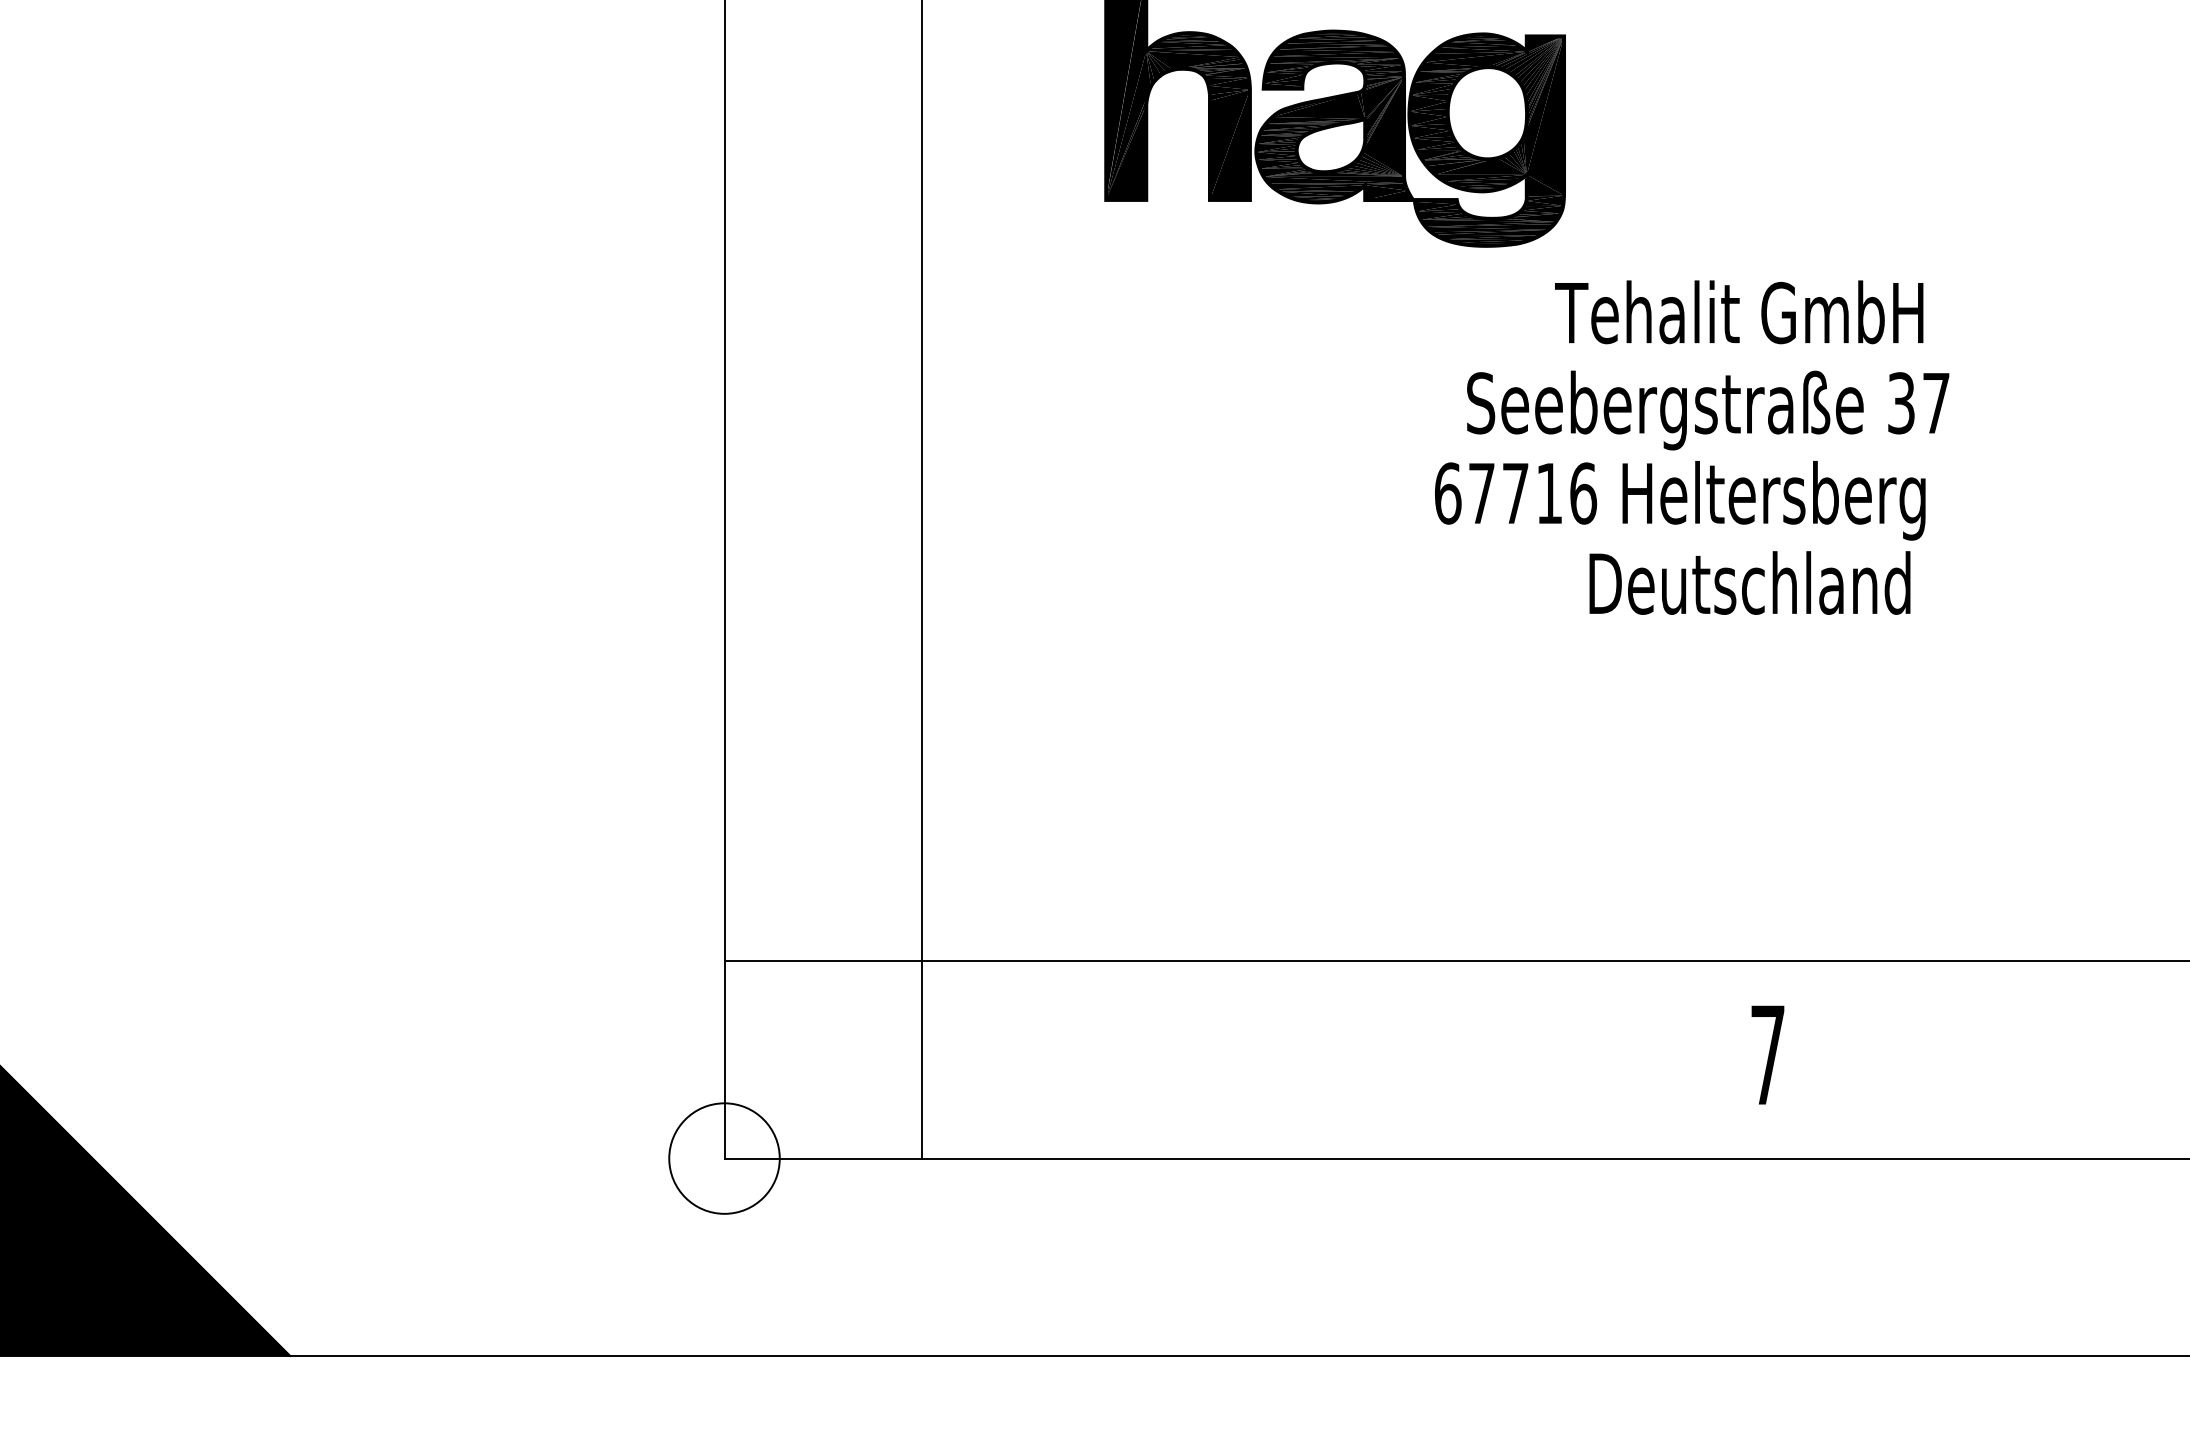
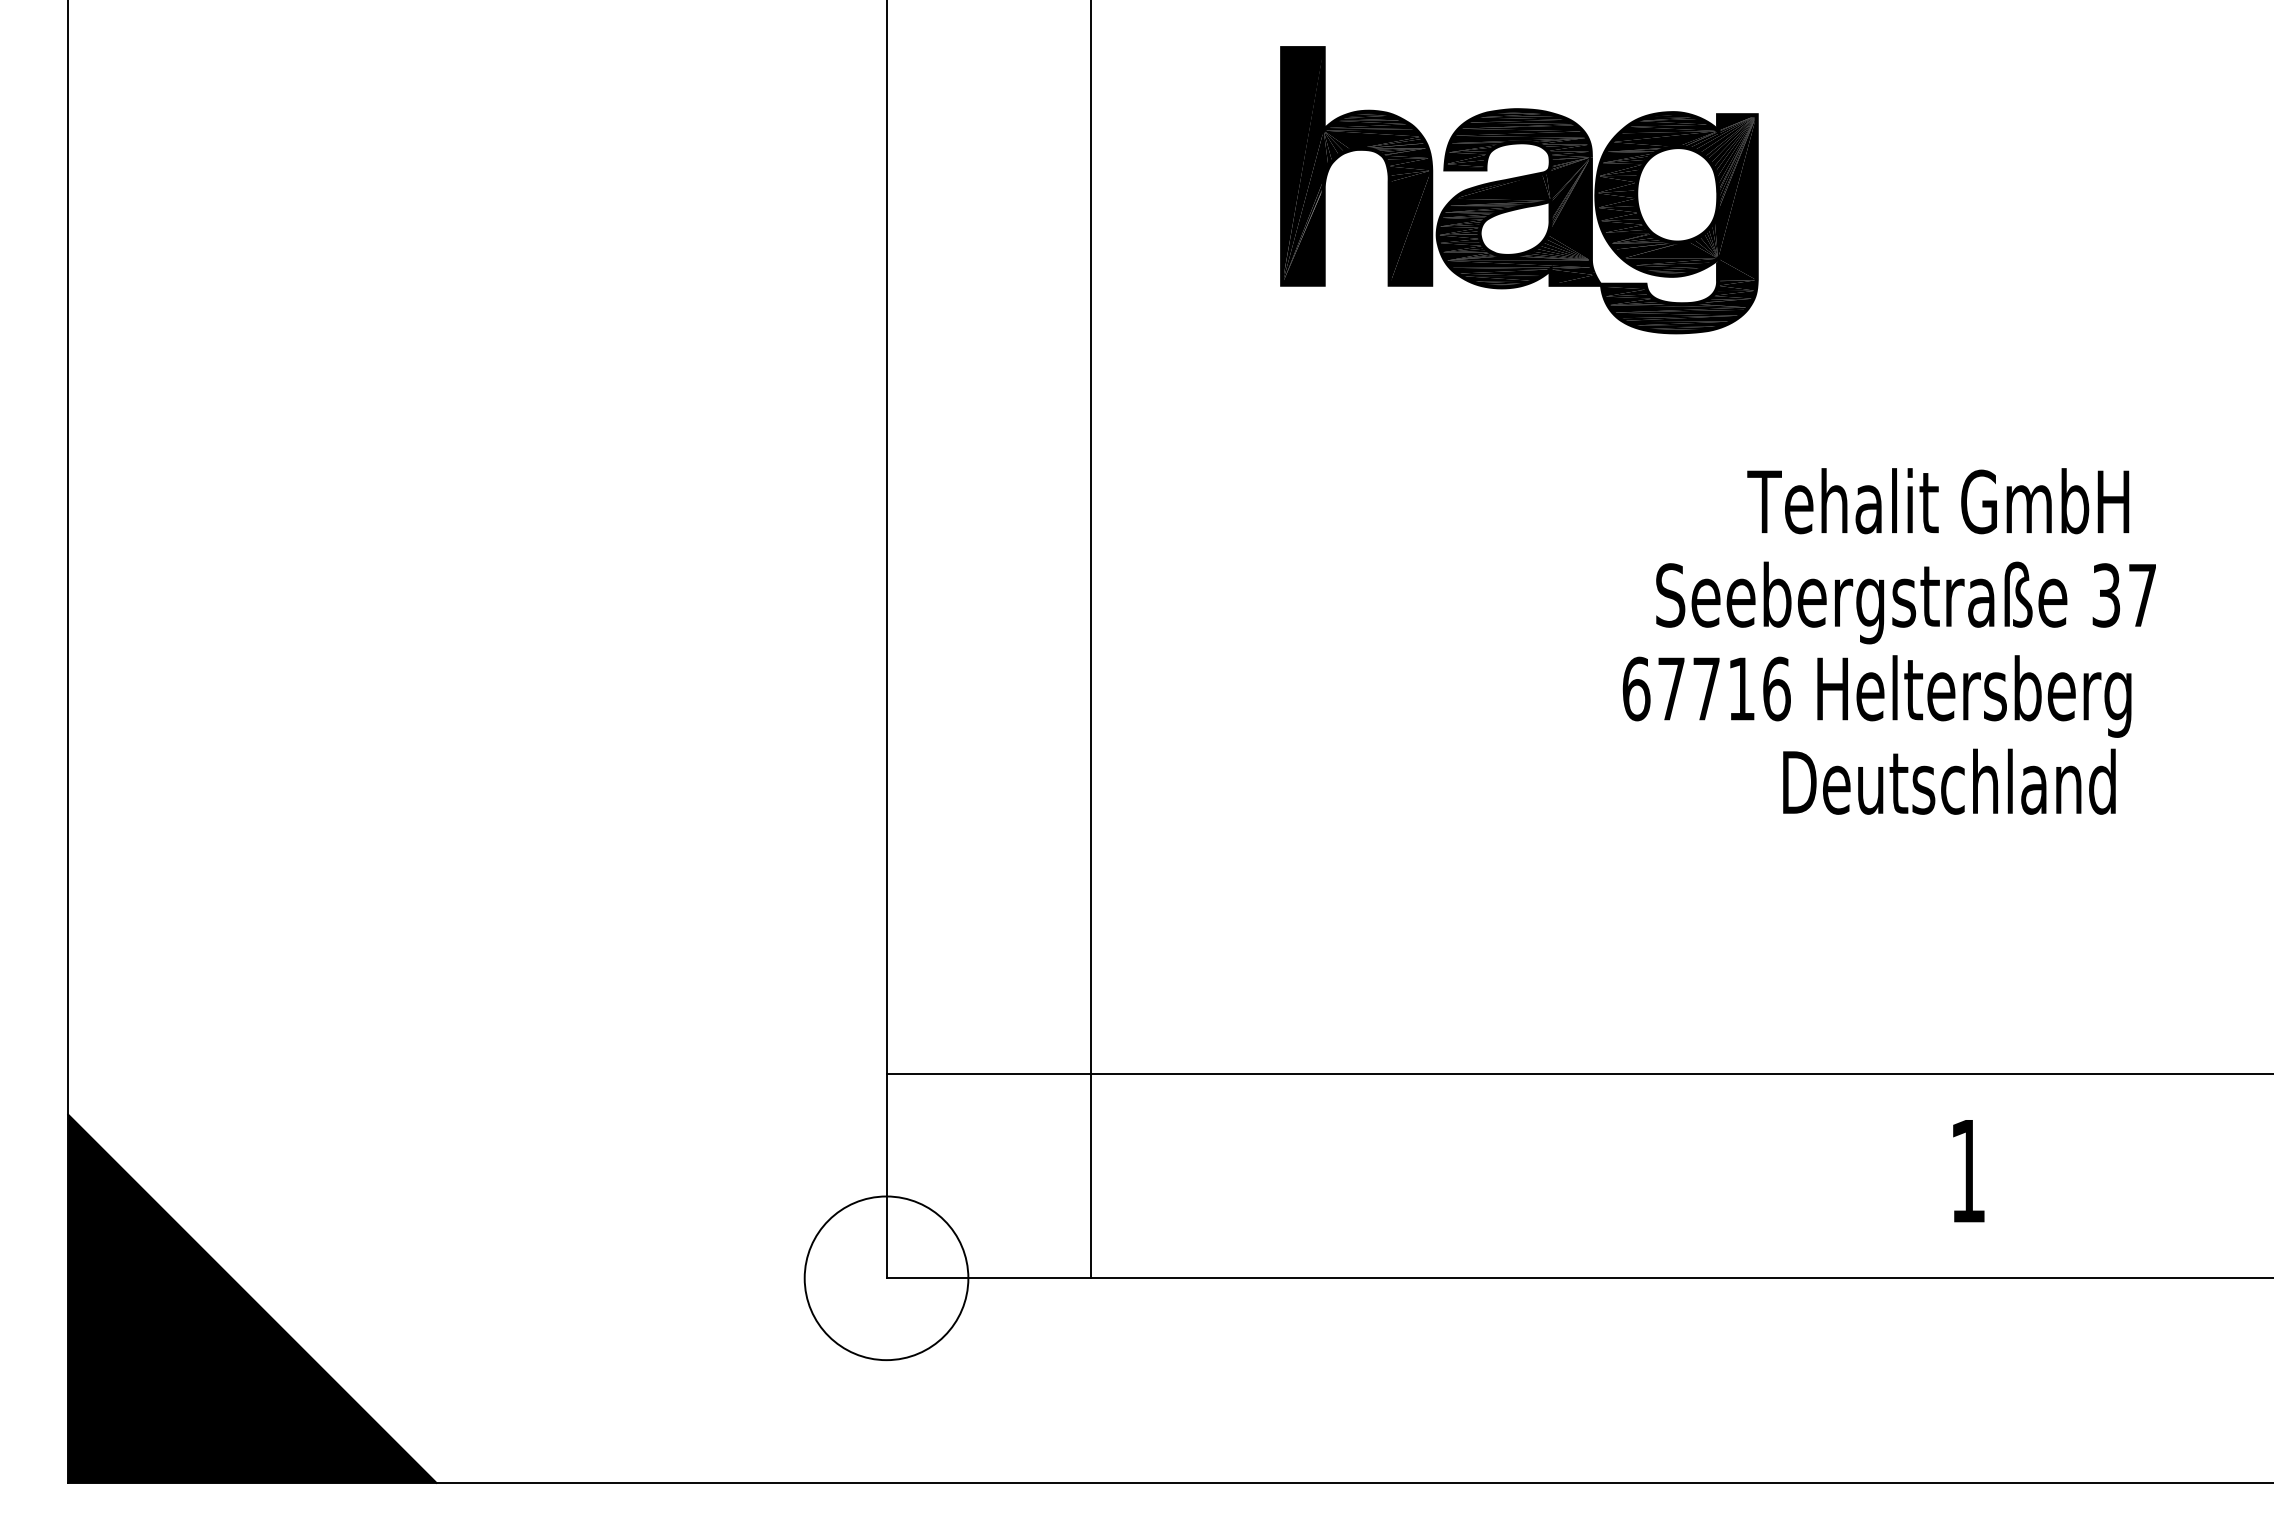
text: (1691, 447) -> (1888, 641), moved
text: (1767, 1055) -> (1967, 1171), 7 -> 1
circle: (724, 1158) -> (886, 1278), size x1.43

